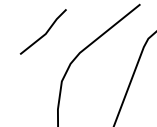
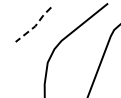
line: (45, 34) -> (35, 26), solid -> dashed

